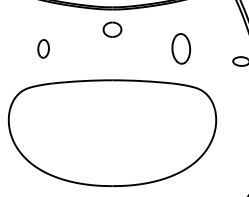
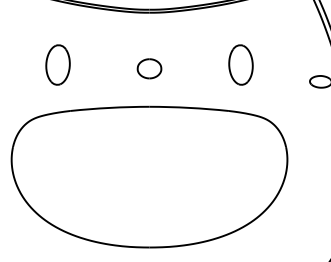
part: (112, 29) -> (149, 68), moved
part: (43, 48) -> (57, 64), size x1.67

